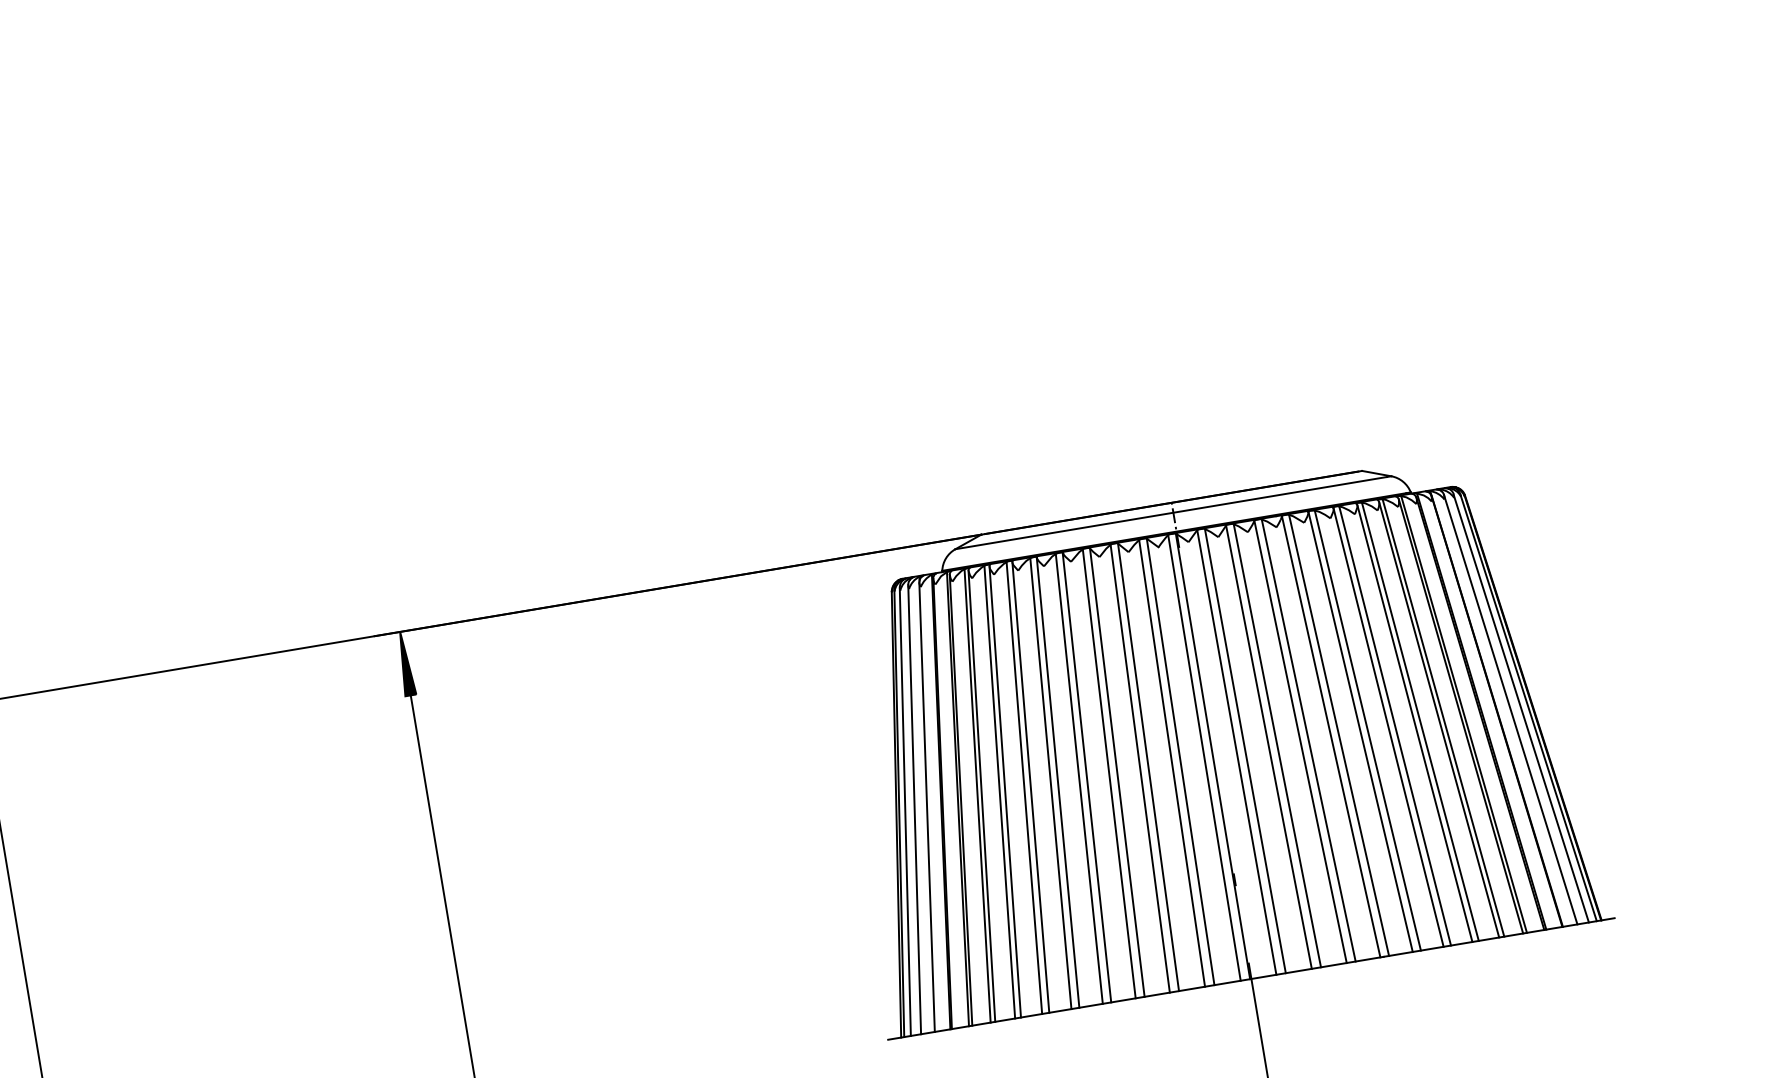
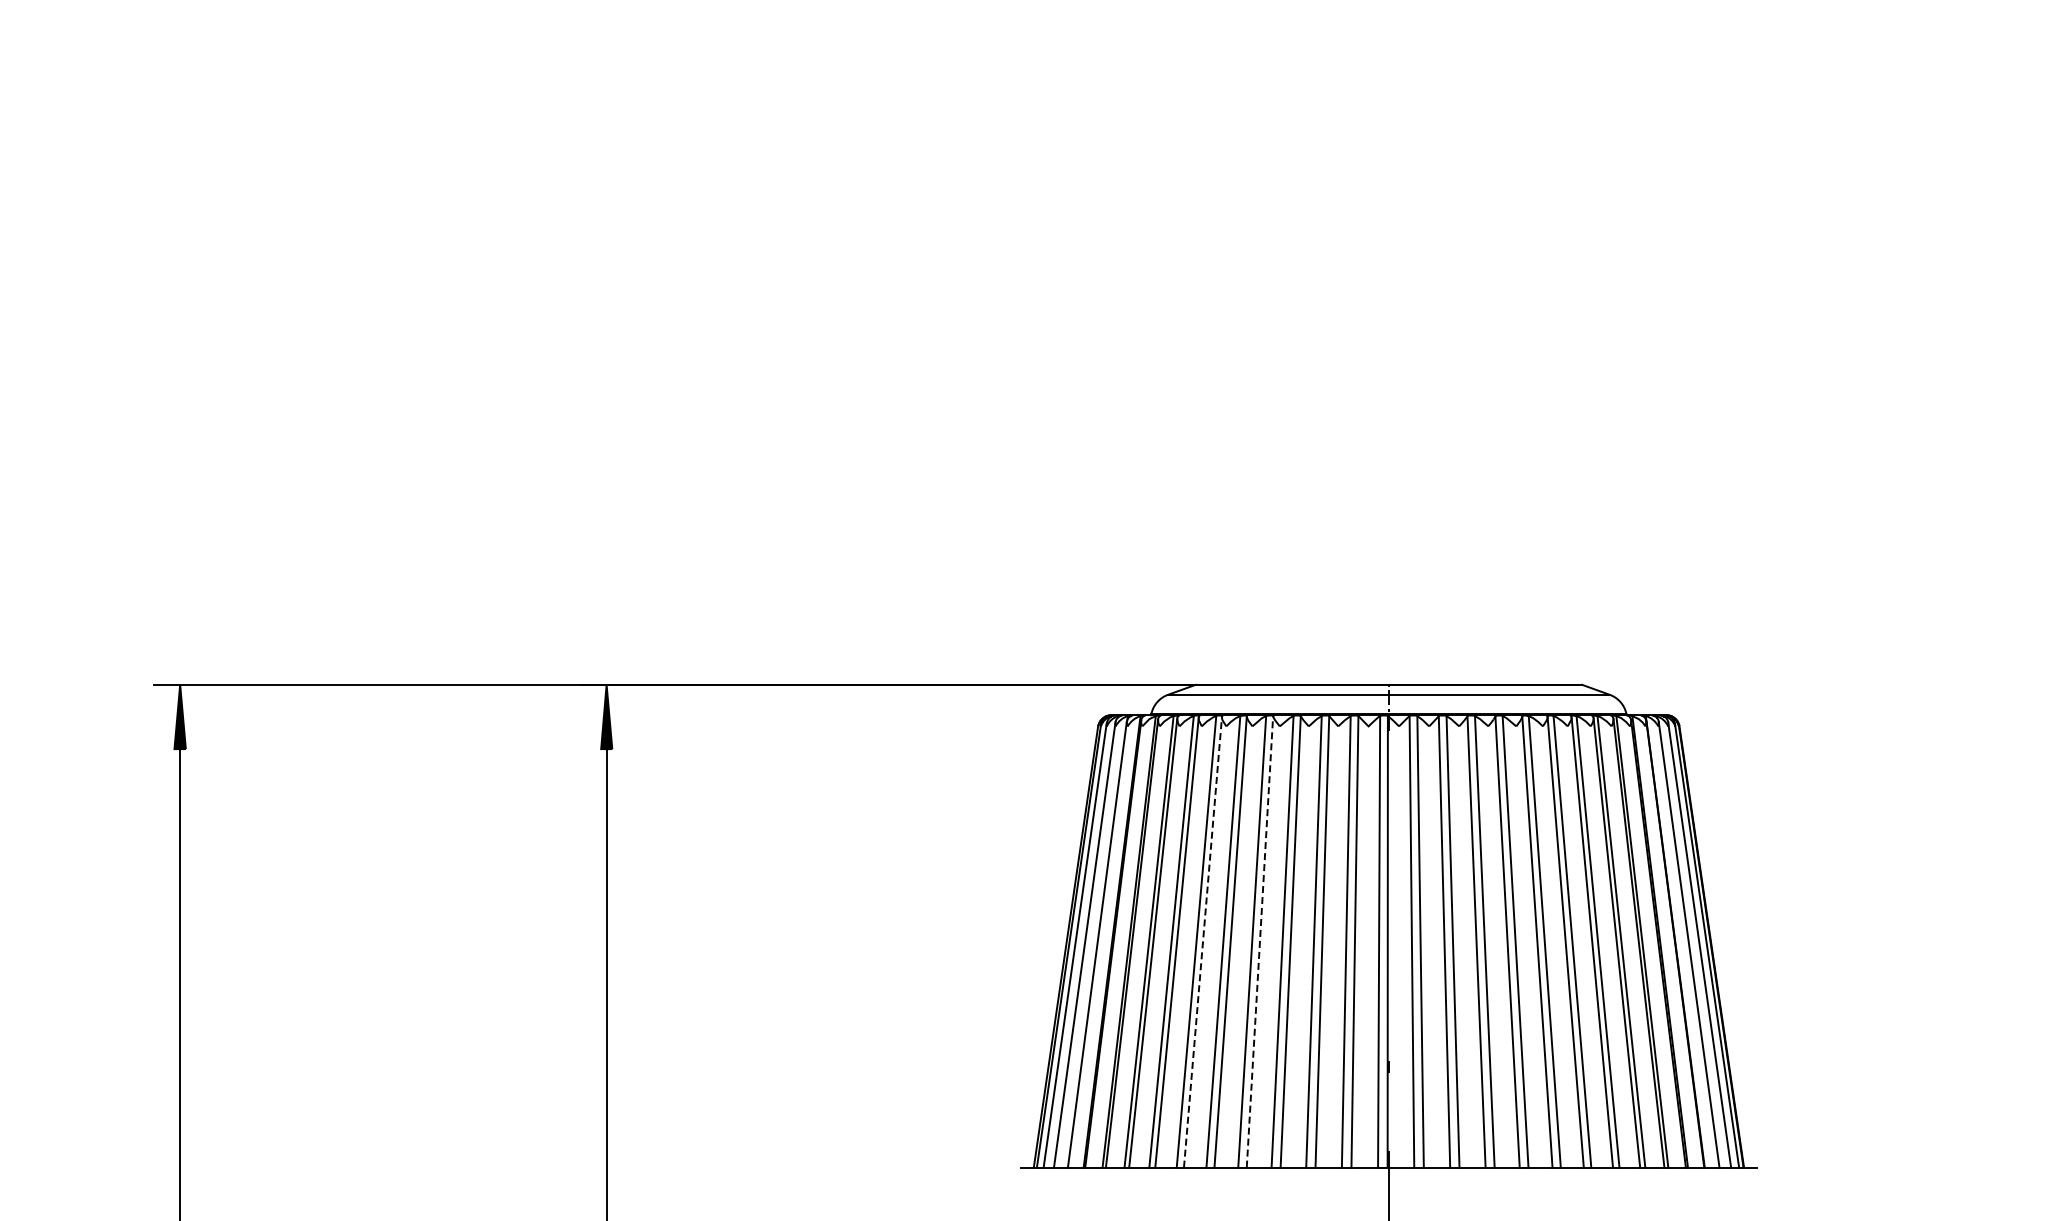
line: (1086, 777) -> (1259, 941), solid -> dashed
line: (1031, 786) -> (1203, 941), solid -> dashed

